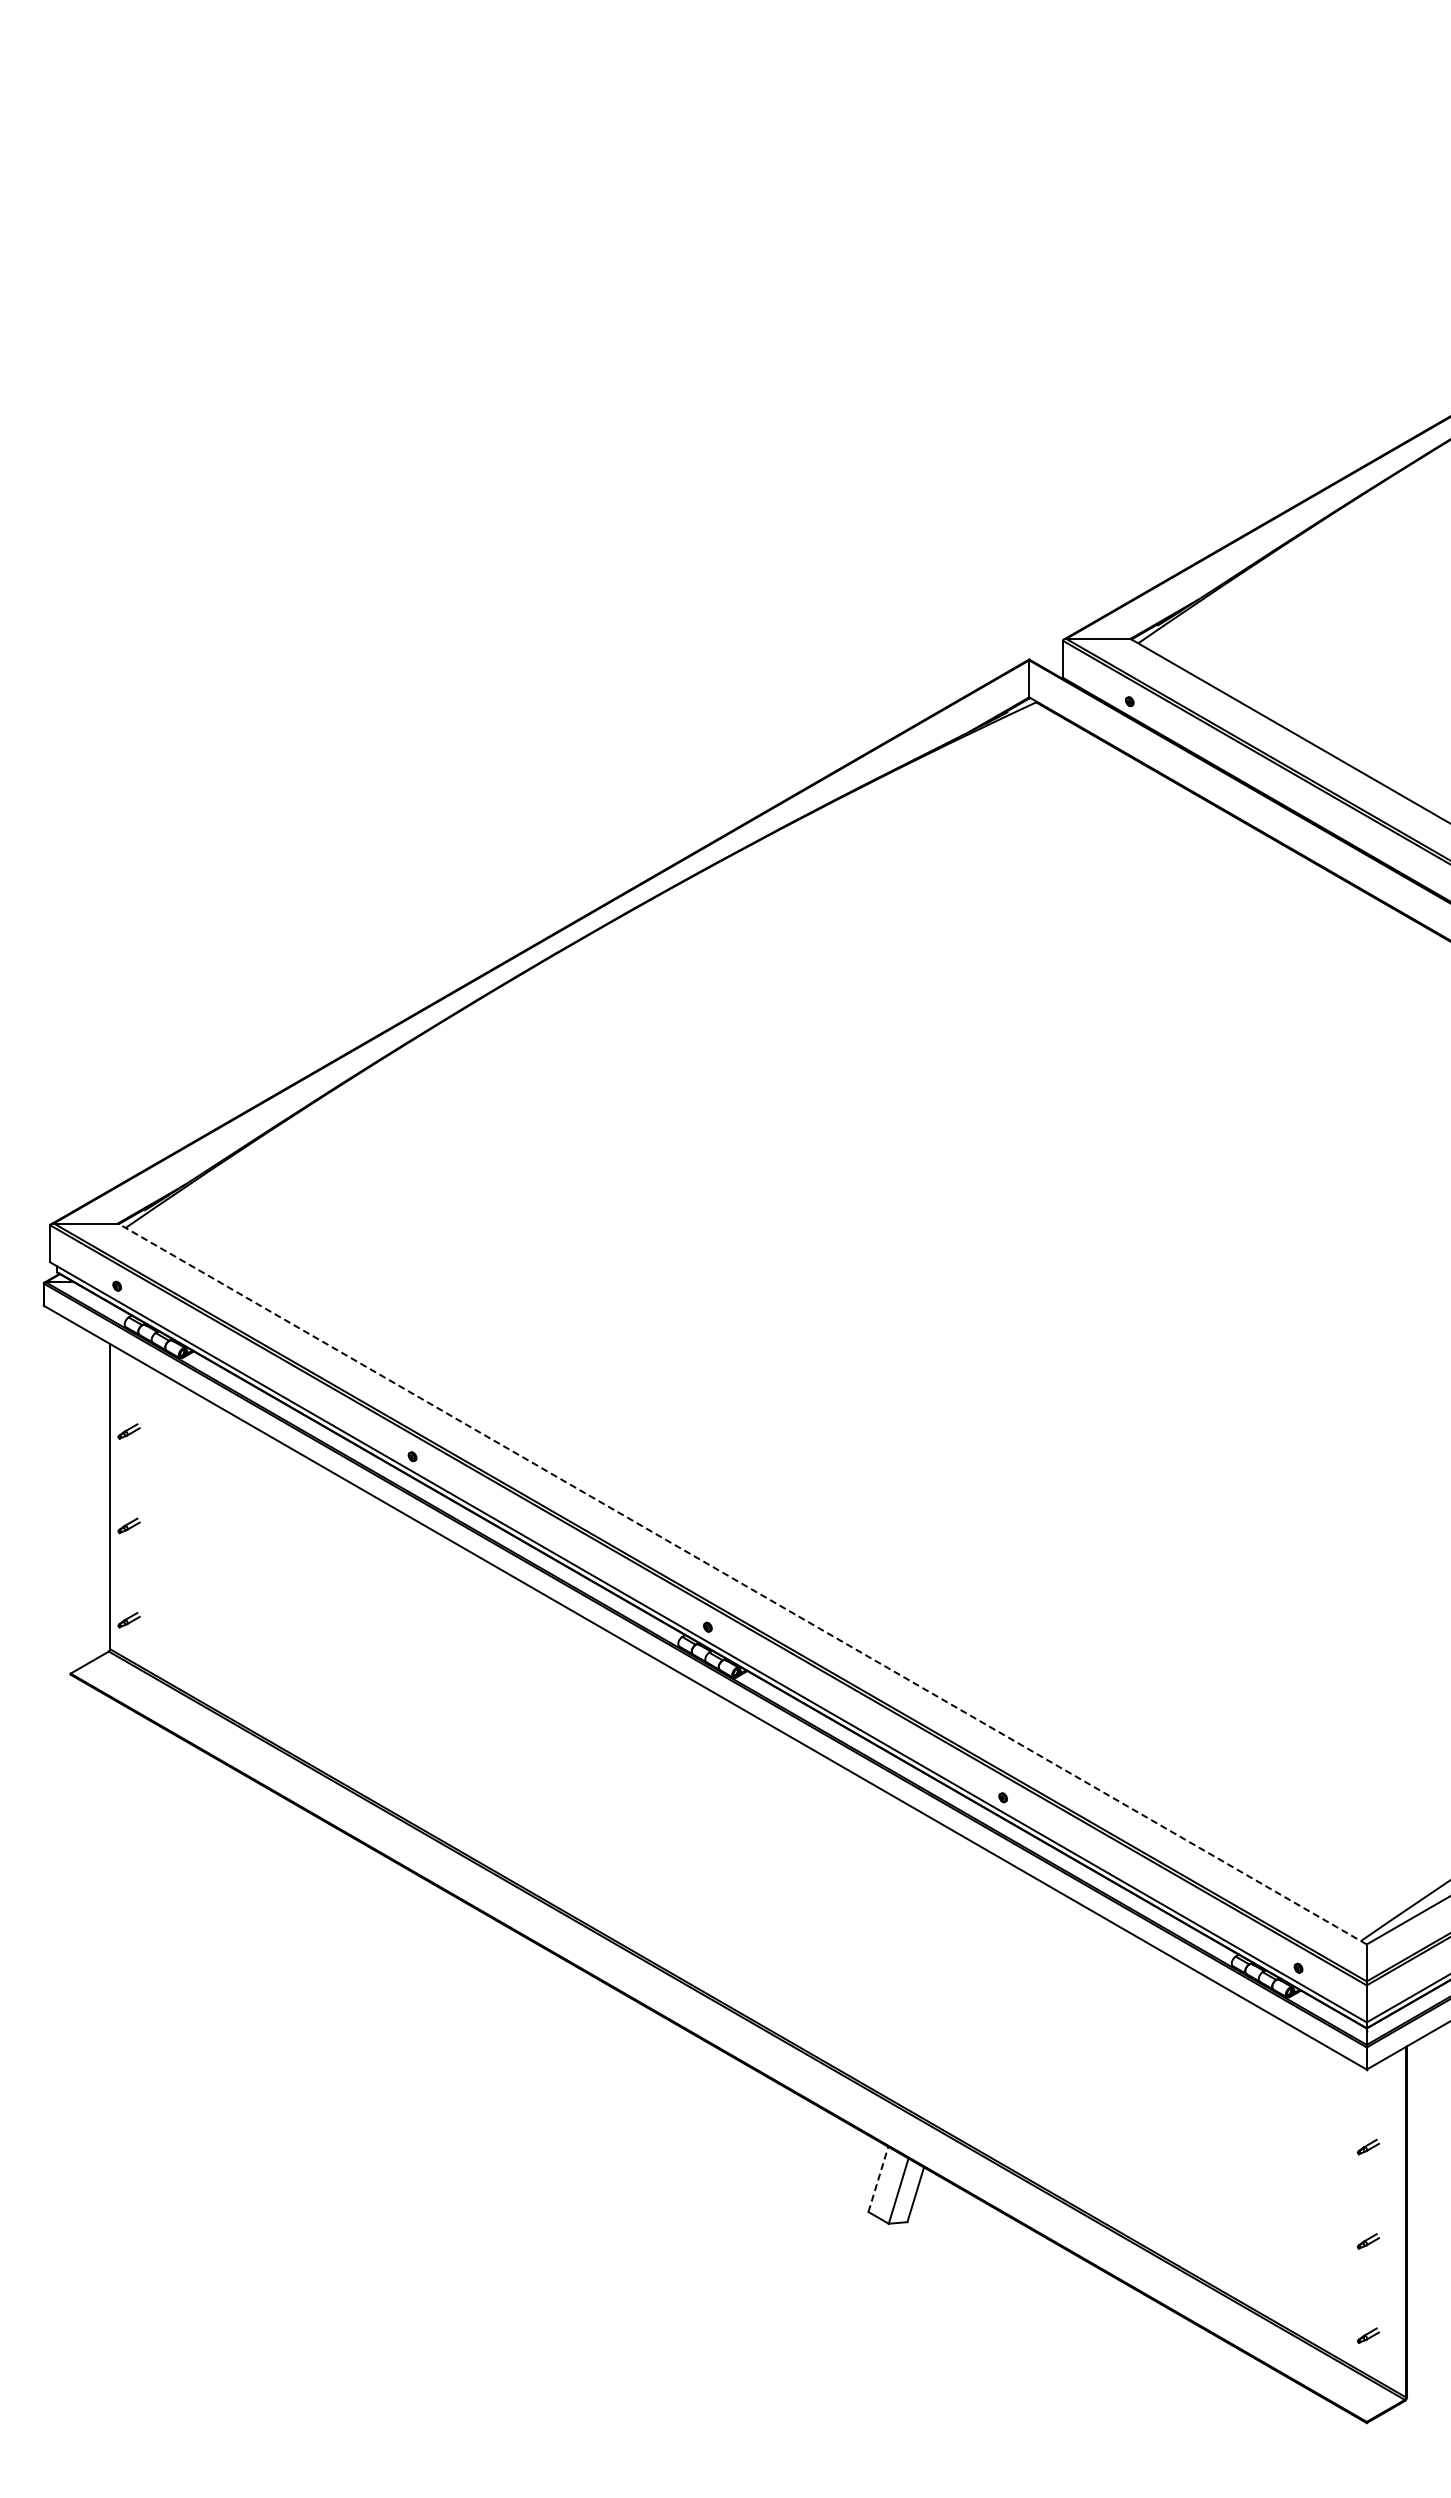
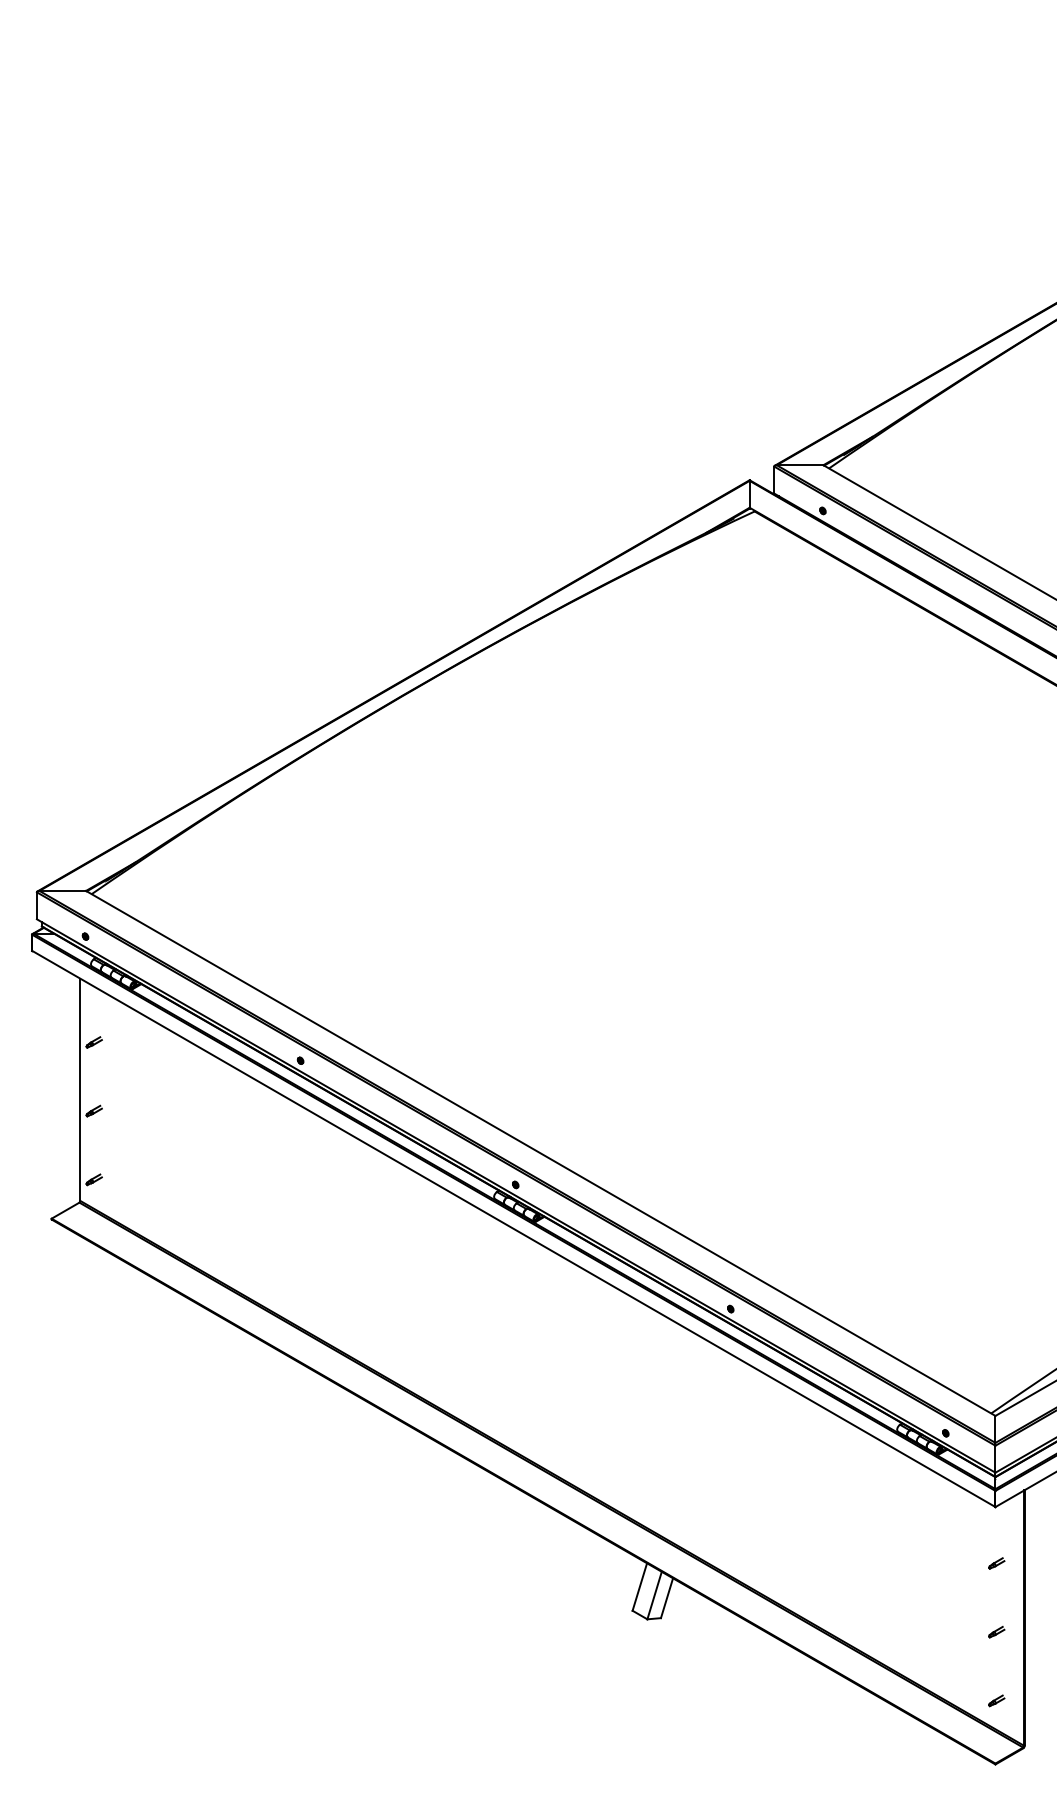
line: (742, 1583) -> (540, 1153), dashed -> solid
line: (878, 2178) -> (639, 1586), dashed -> solid

